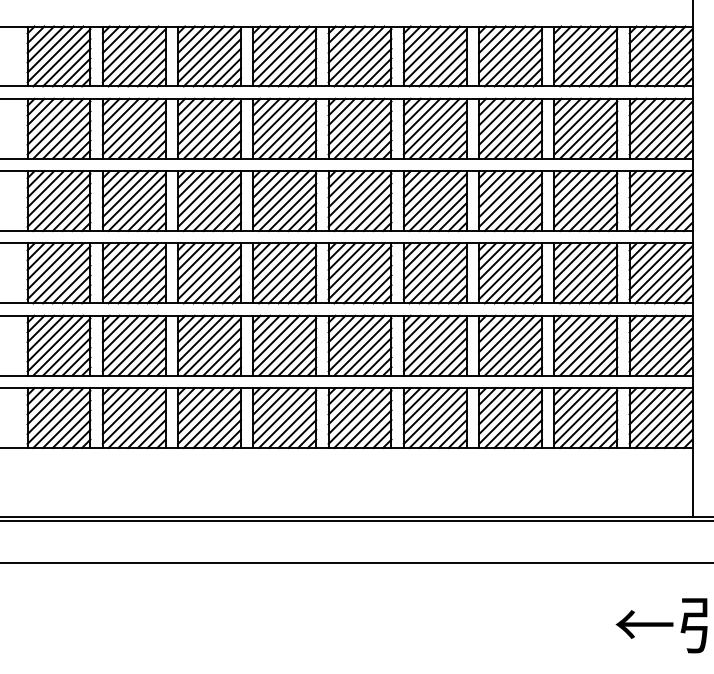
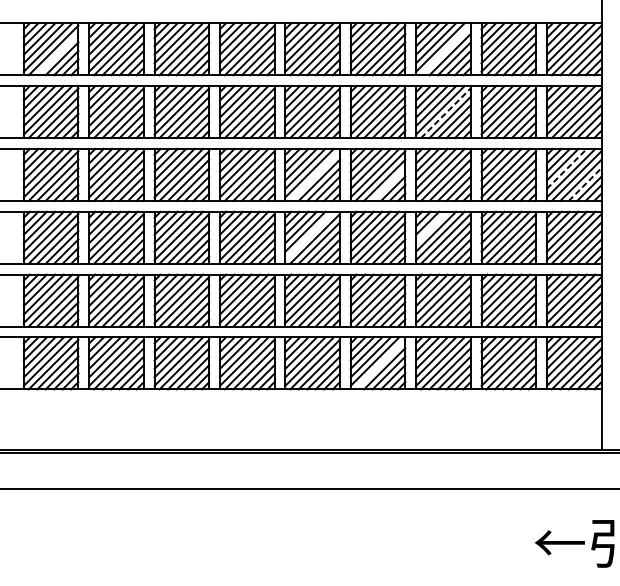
line: (513, 57) -> (445, 50), removed
line: (66, 62) -> (57, 54), removed
line: (513, 129) -> (445, 112), solid -> dashed
line: (652, 194) -> (566, 169), solid -> dashed
line: (362, 202) -> (314, 176), removed
line: (447, 212) -> (388, 184), removed
line: (673, 212) -> (584, 184), solid -> dashed
line: (497, 261) -> (432, 227), removed
line: (356, 271) -> (309, 236), removed
line: (437, 419) -> (379, 364), removed

